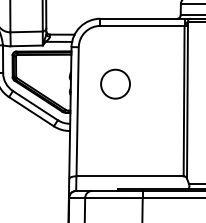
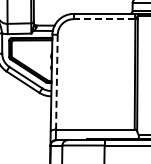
line: (142, 26) -> (104, 19), solid -> dashed
circle: (115, 83) -> (84, 61), removed
line: (77, 112) -> (56, 82), solid -> dashed

